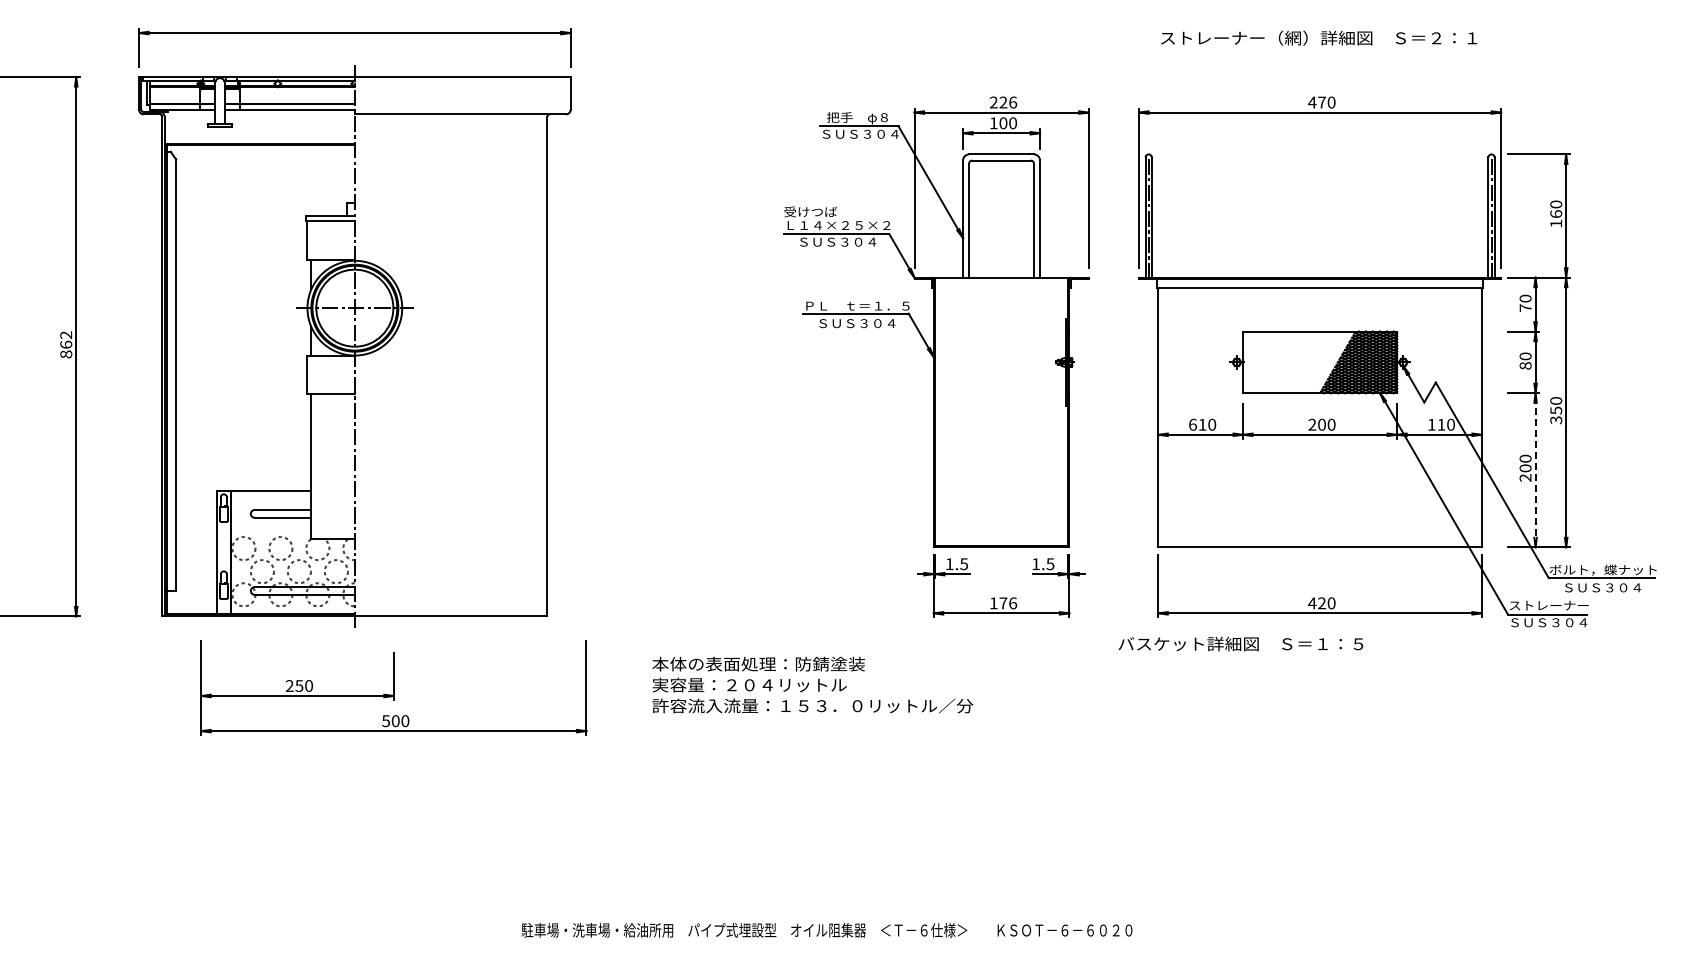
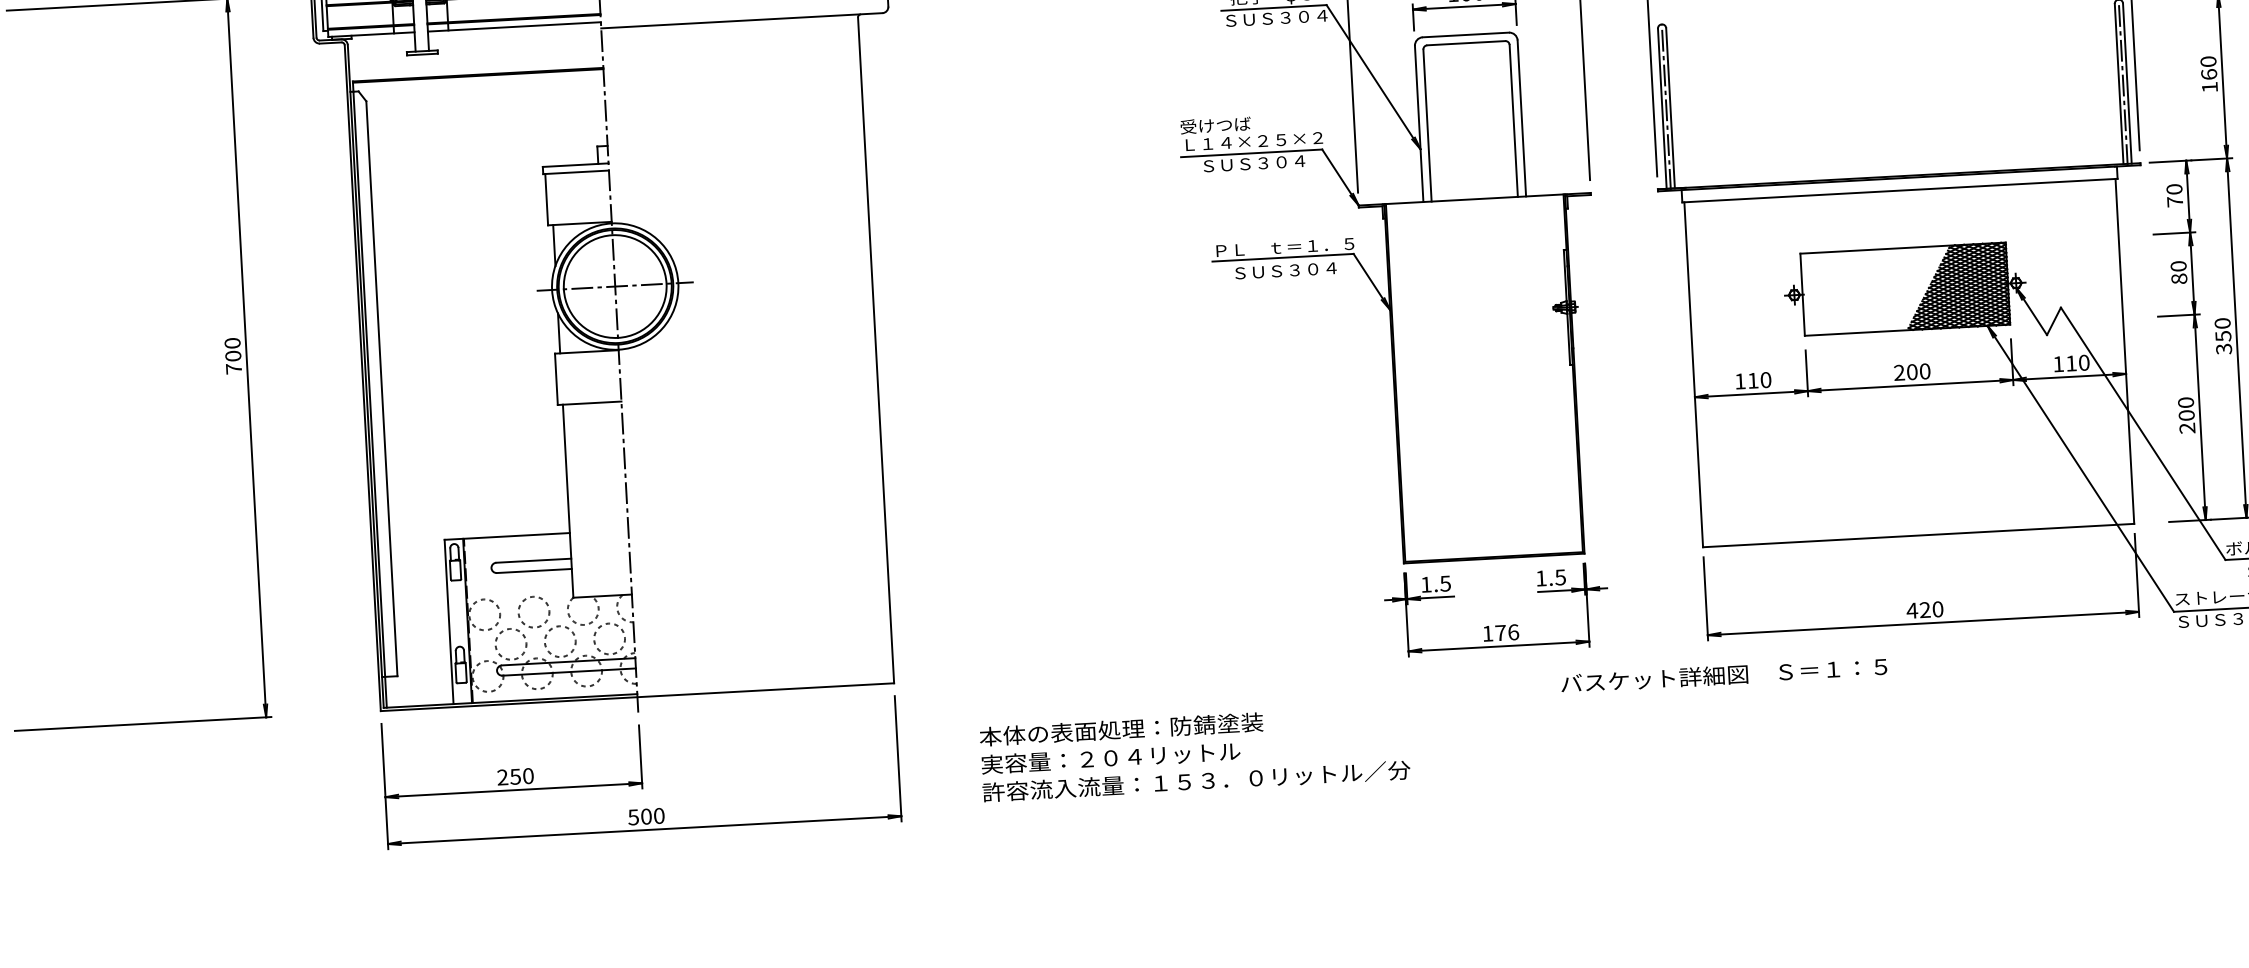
text: (66, 344) -> (233, 355), 862 -> 700
text: (1192, 424) -> (1739, 381), 610 -> 110
line: (1535, 469) -> (2200, 416), dashed -> solid
text: (1240, 643) -> (1723, 674), moved
text: (812, 684) -> (1194, 752), moved
part: (393, 687) -> (641, 772), moved

